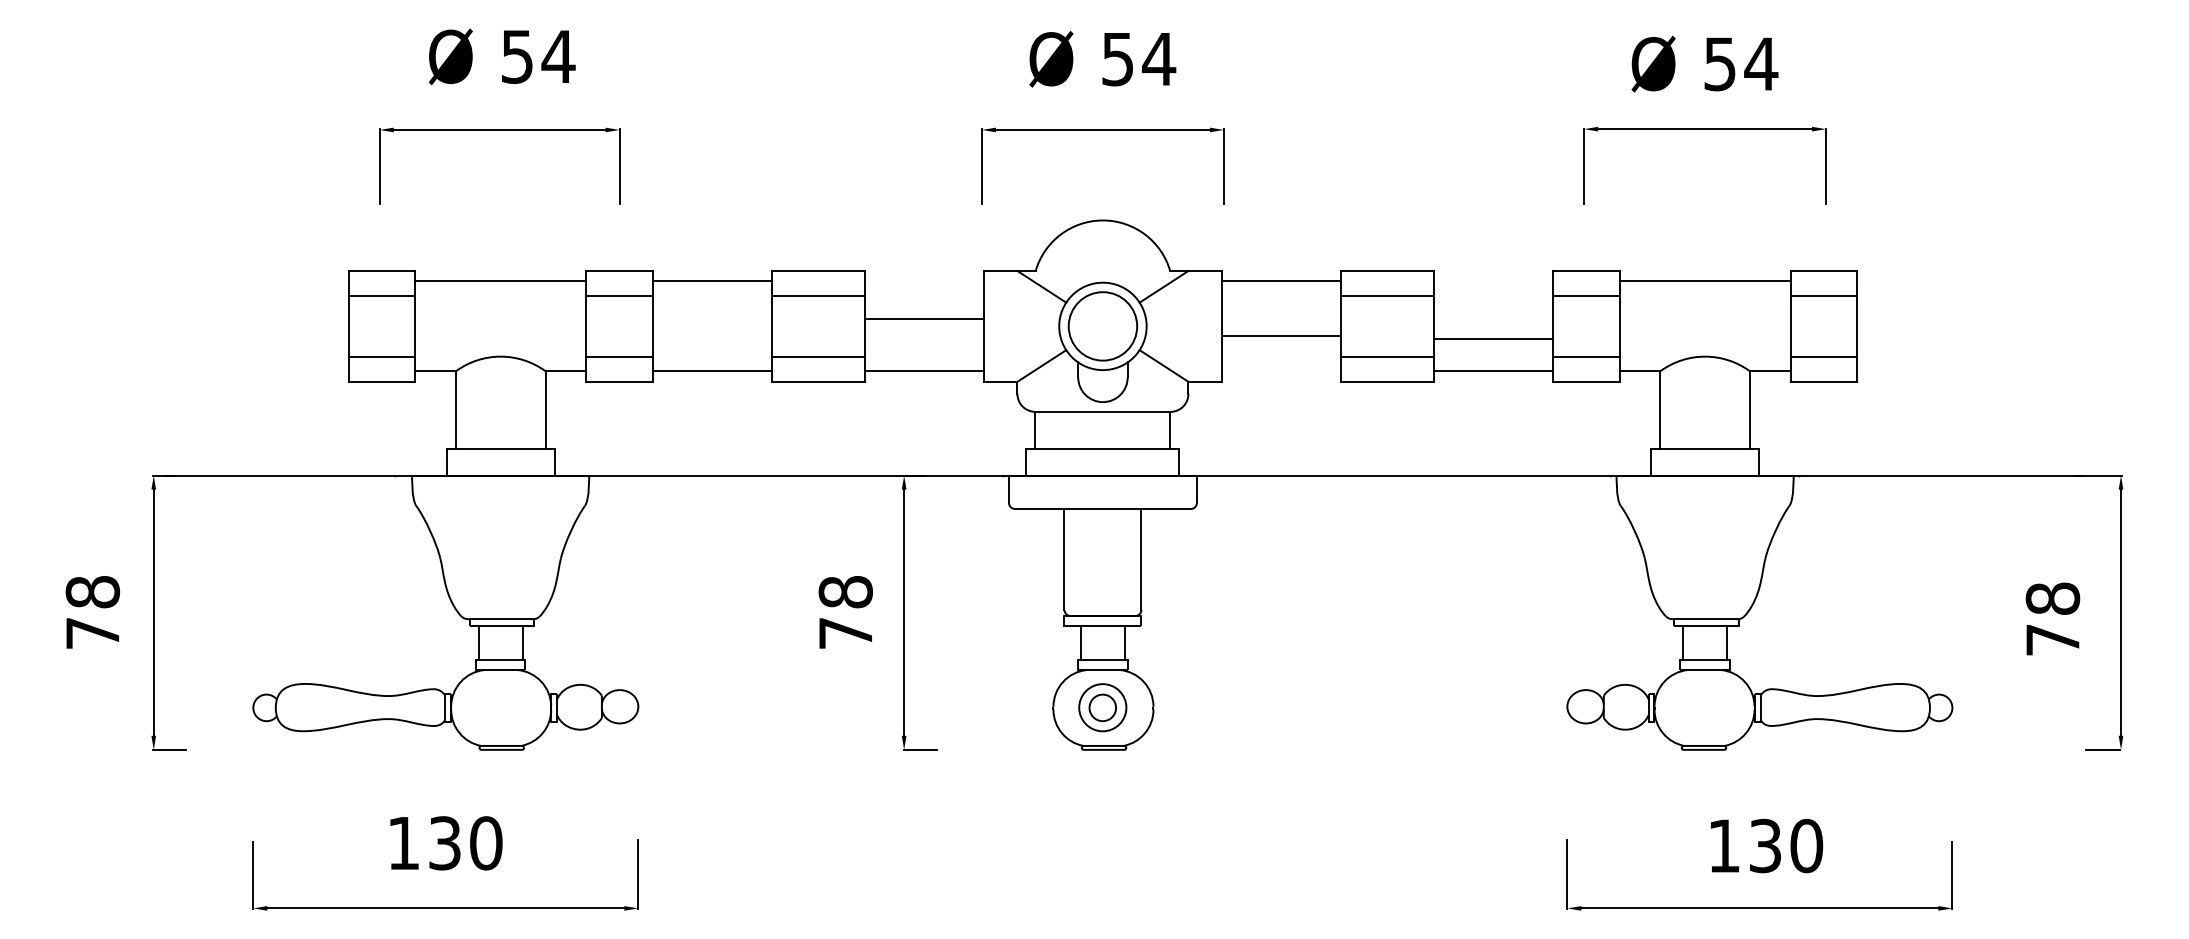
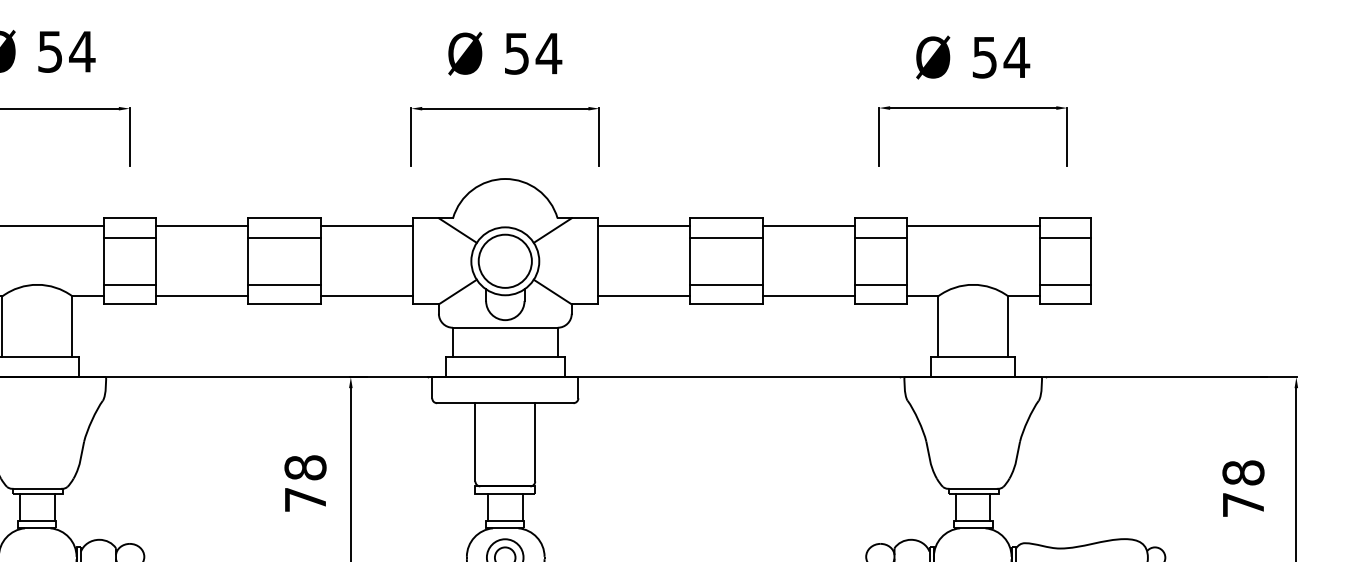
line: (924, 319) -> (366, 226), moved
line: (1280, 336) -> (643, 296), moved
line: (1493, 339) -> (808, 226), moved

